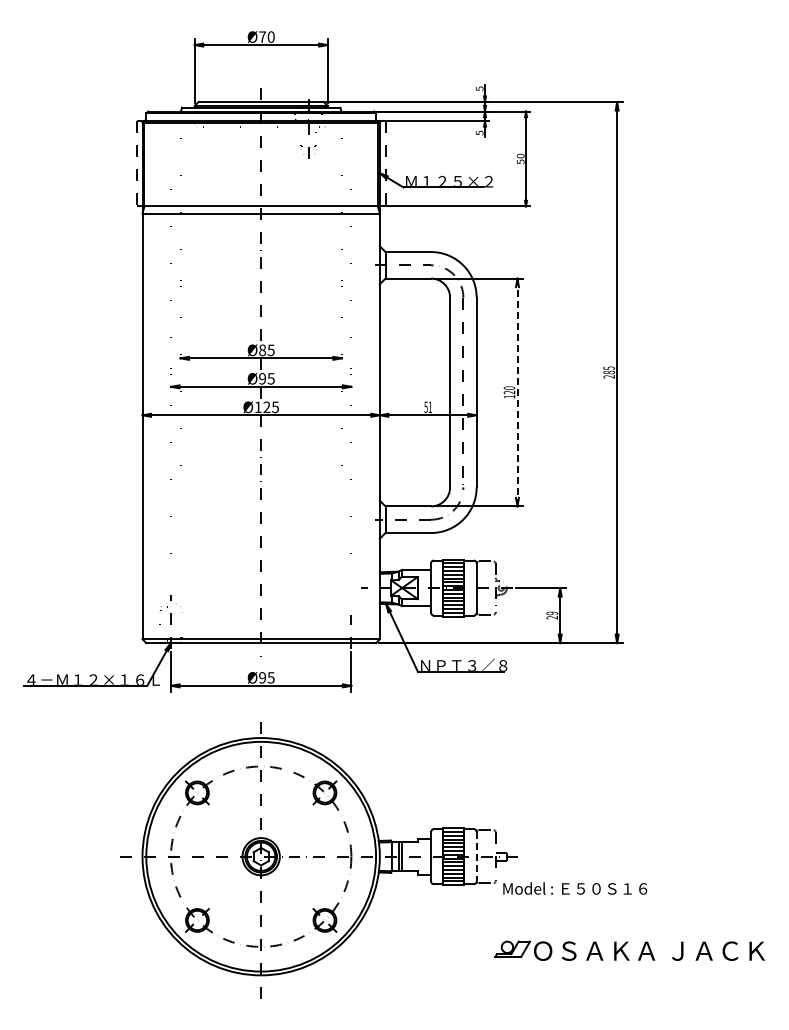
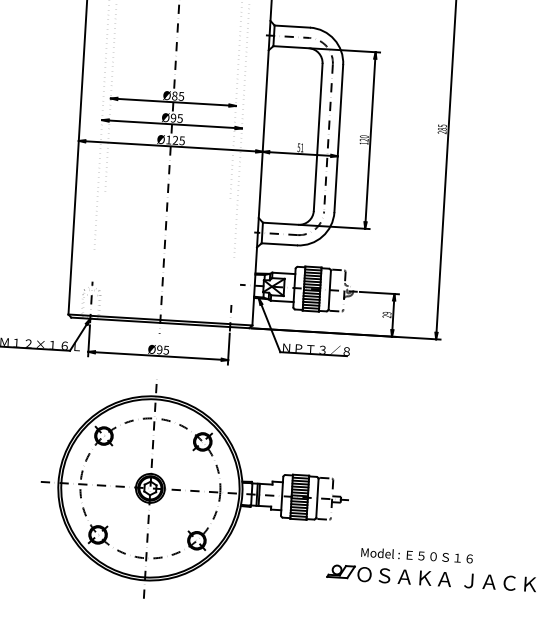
line: (517, 392) -> (370, 140), dashed -> solid
line: (476, 856) -> (317, 498), dashed -> solid
text: (575, 888) -> (417, 555), moved

